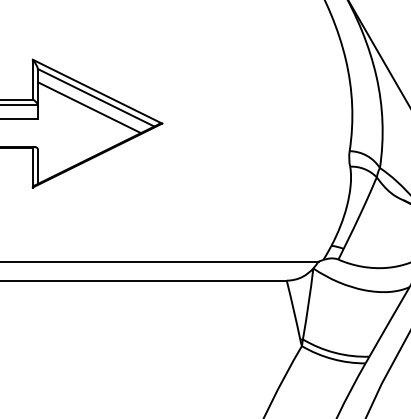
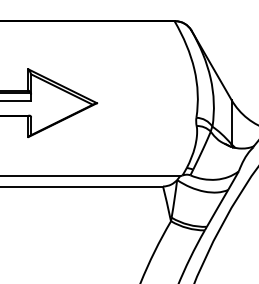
line: (89, 107) -> (58, 94), removed

